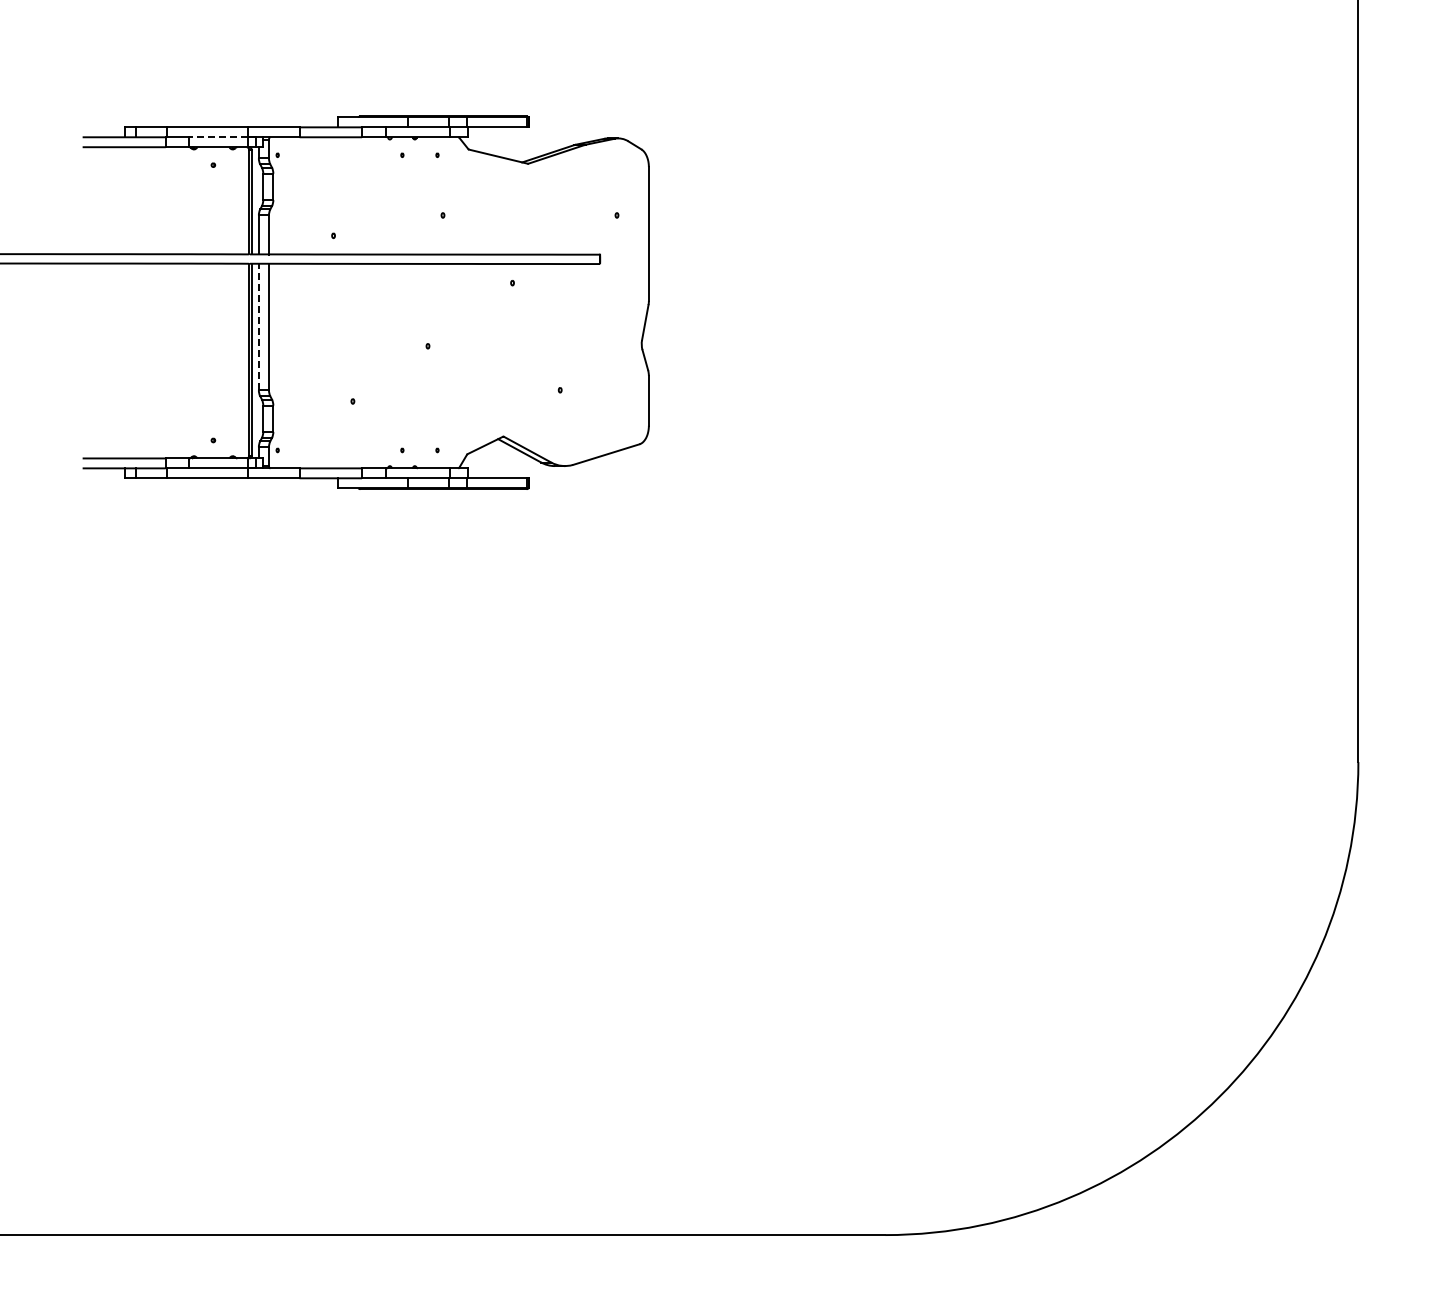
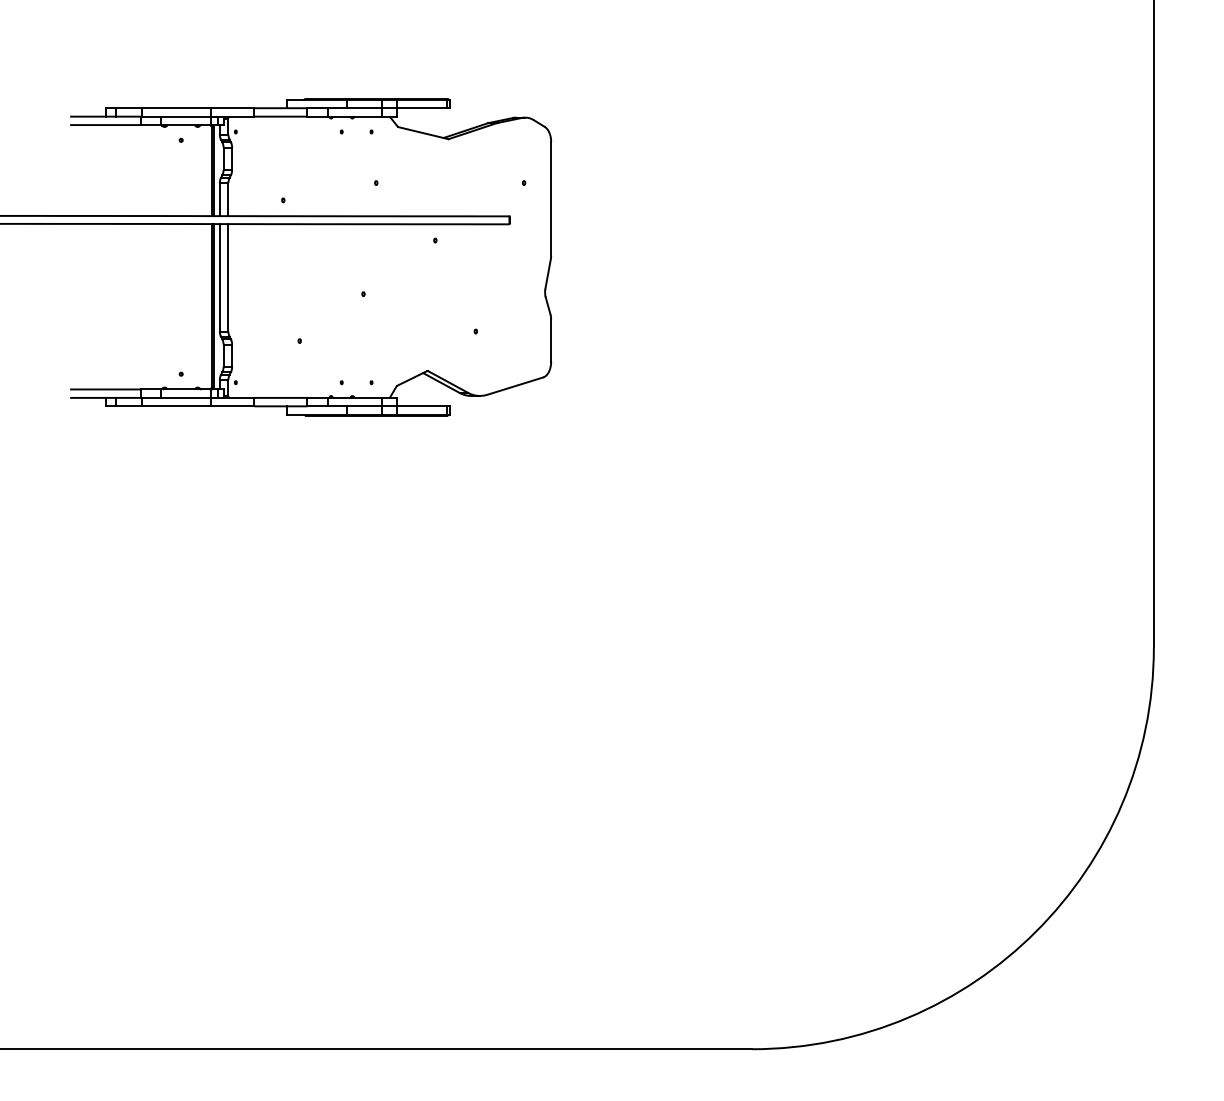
line: (218, 137) -> (185, 116), dashed -> solid
line: (258, 326) -> (219, 277), dashed -> solid

